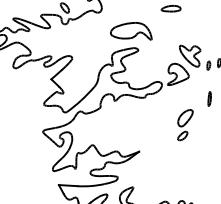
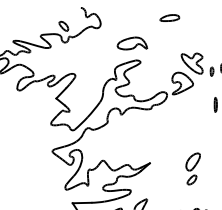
part: (131, 30) -> (132, 43), size x0.71
part: (184, 124) -> (192, 168), moved

